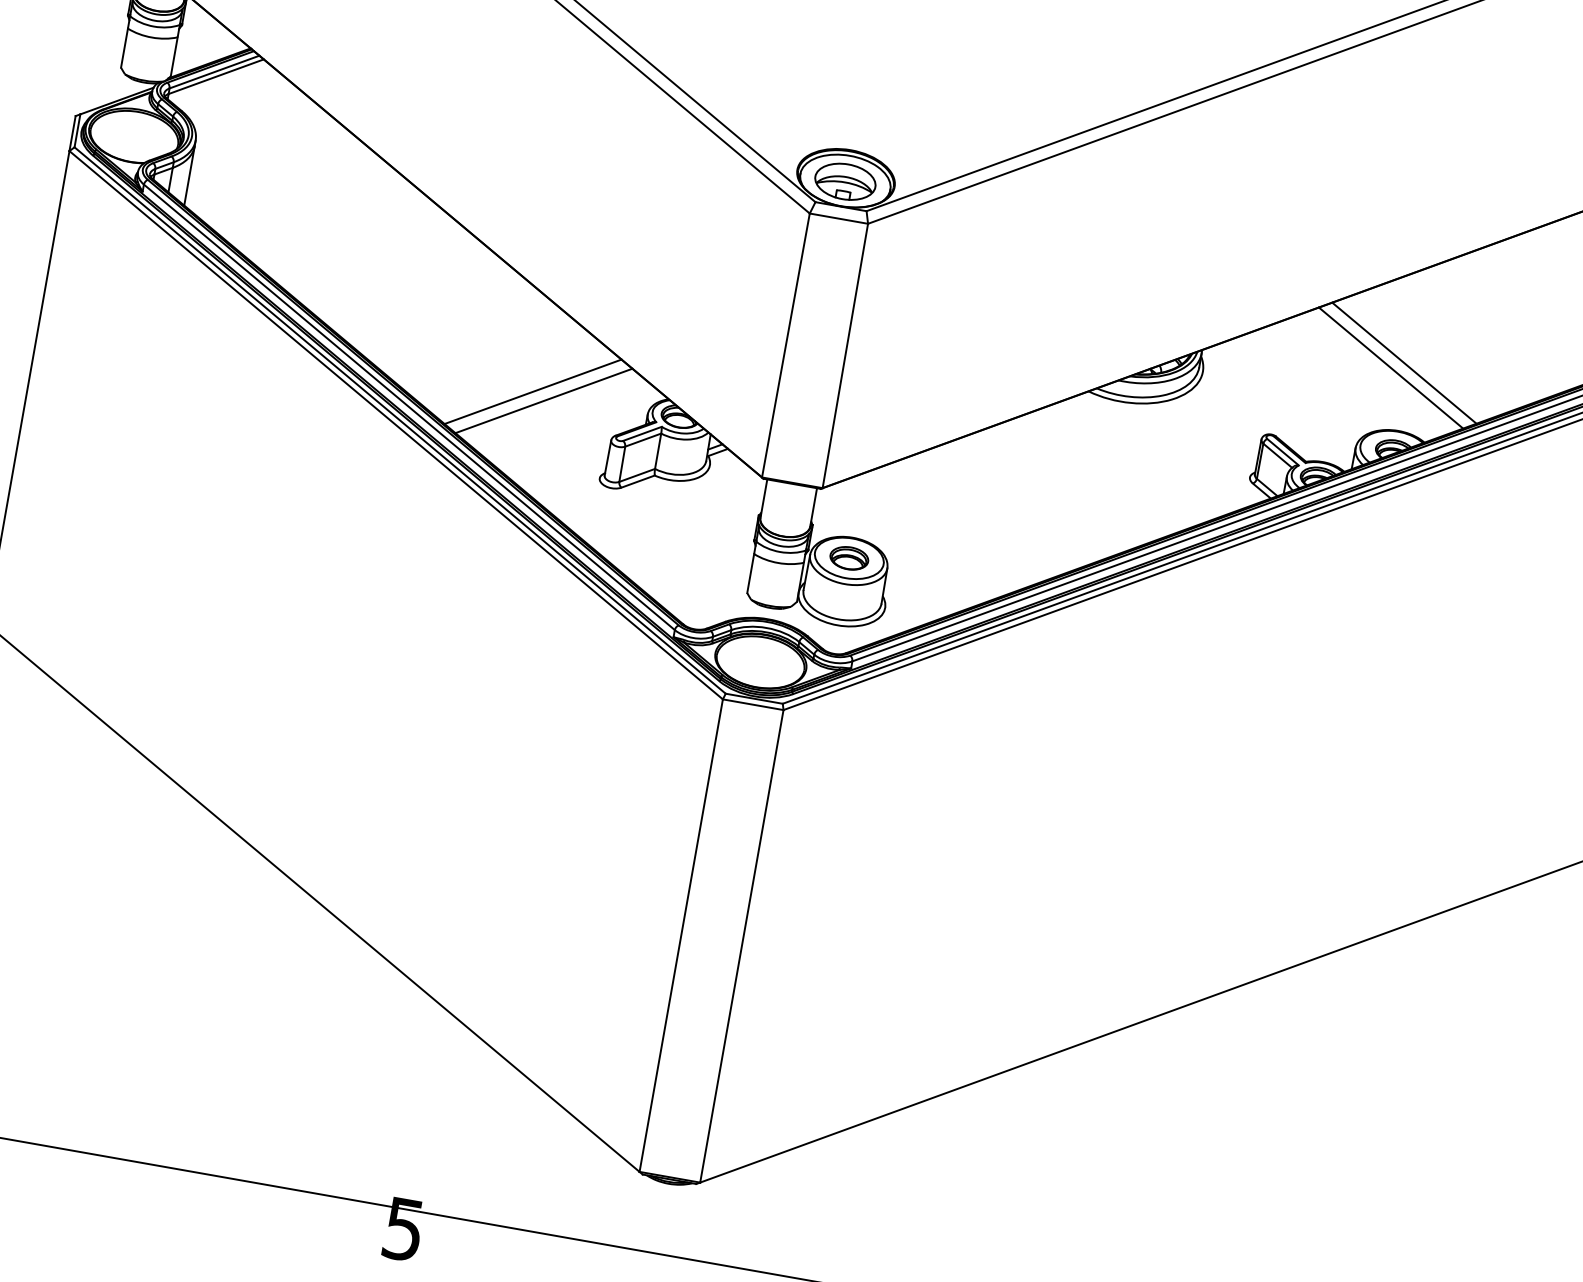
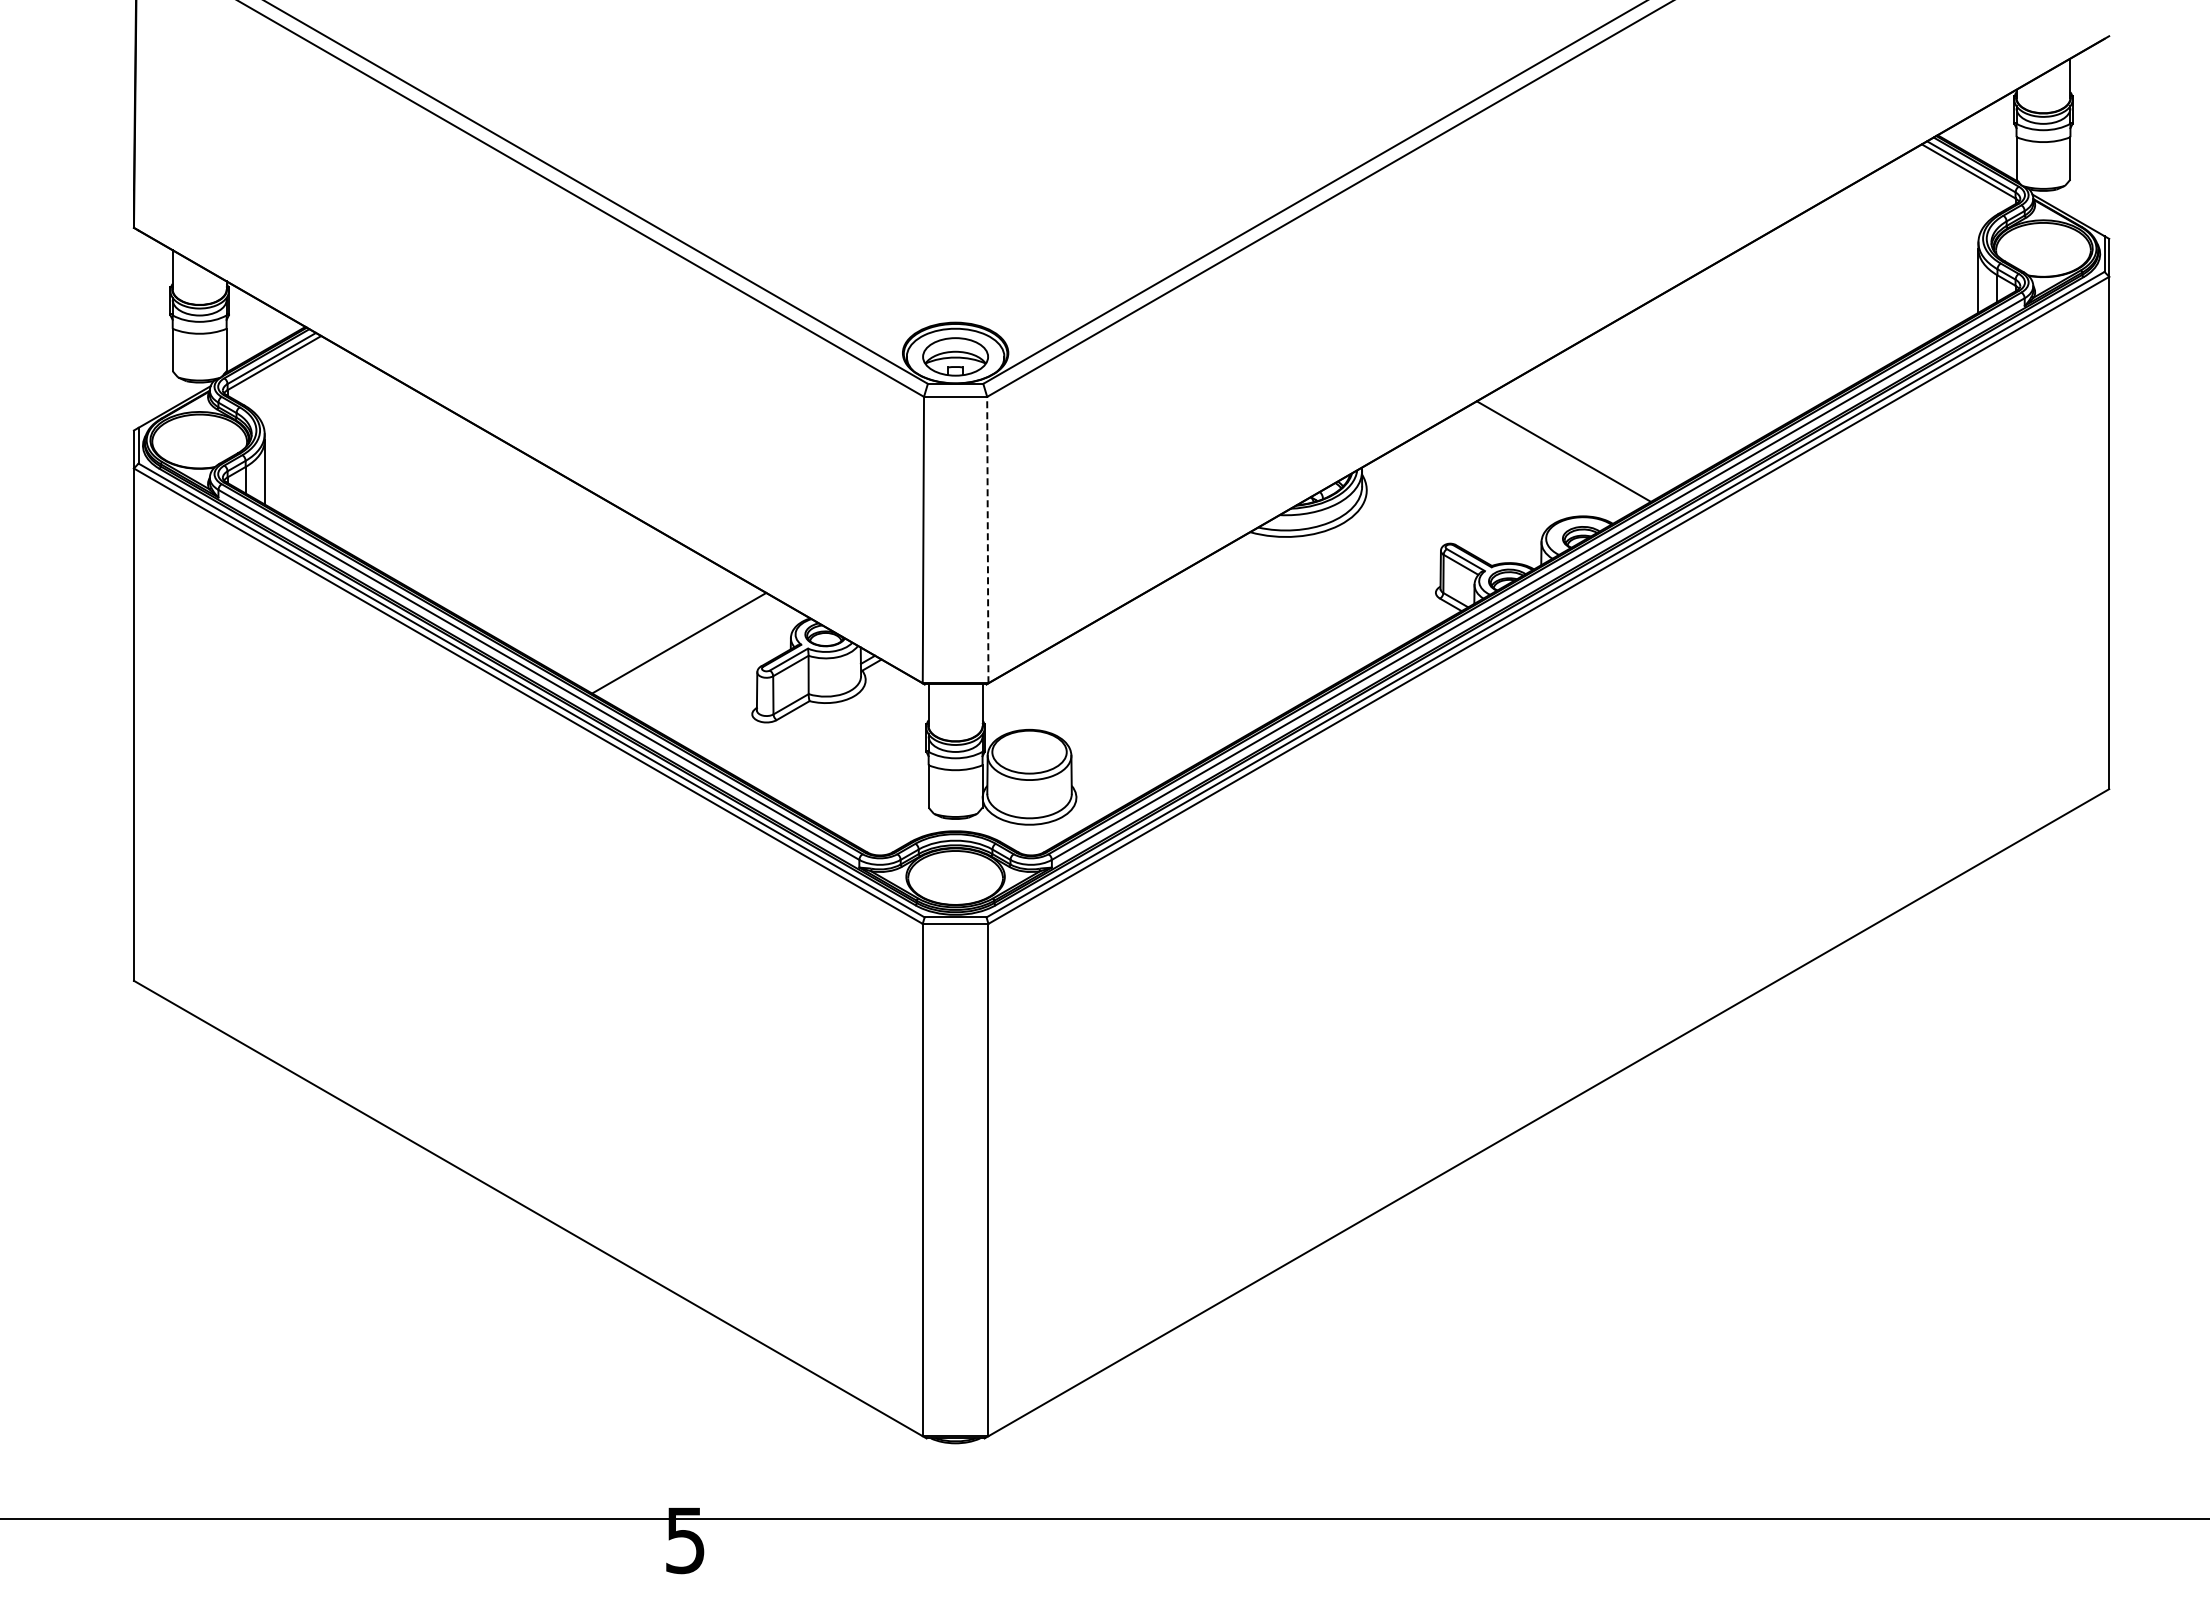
line: (845, 355) -> (987, 539), solid -> dashed
line: (1404, 362) -> (1577, 443), removed
line: (533, 391) -> (666, 635), removed
part: (849, 557) -> (1029, 751), removed

